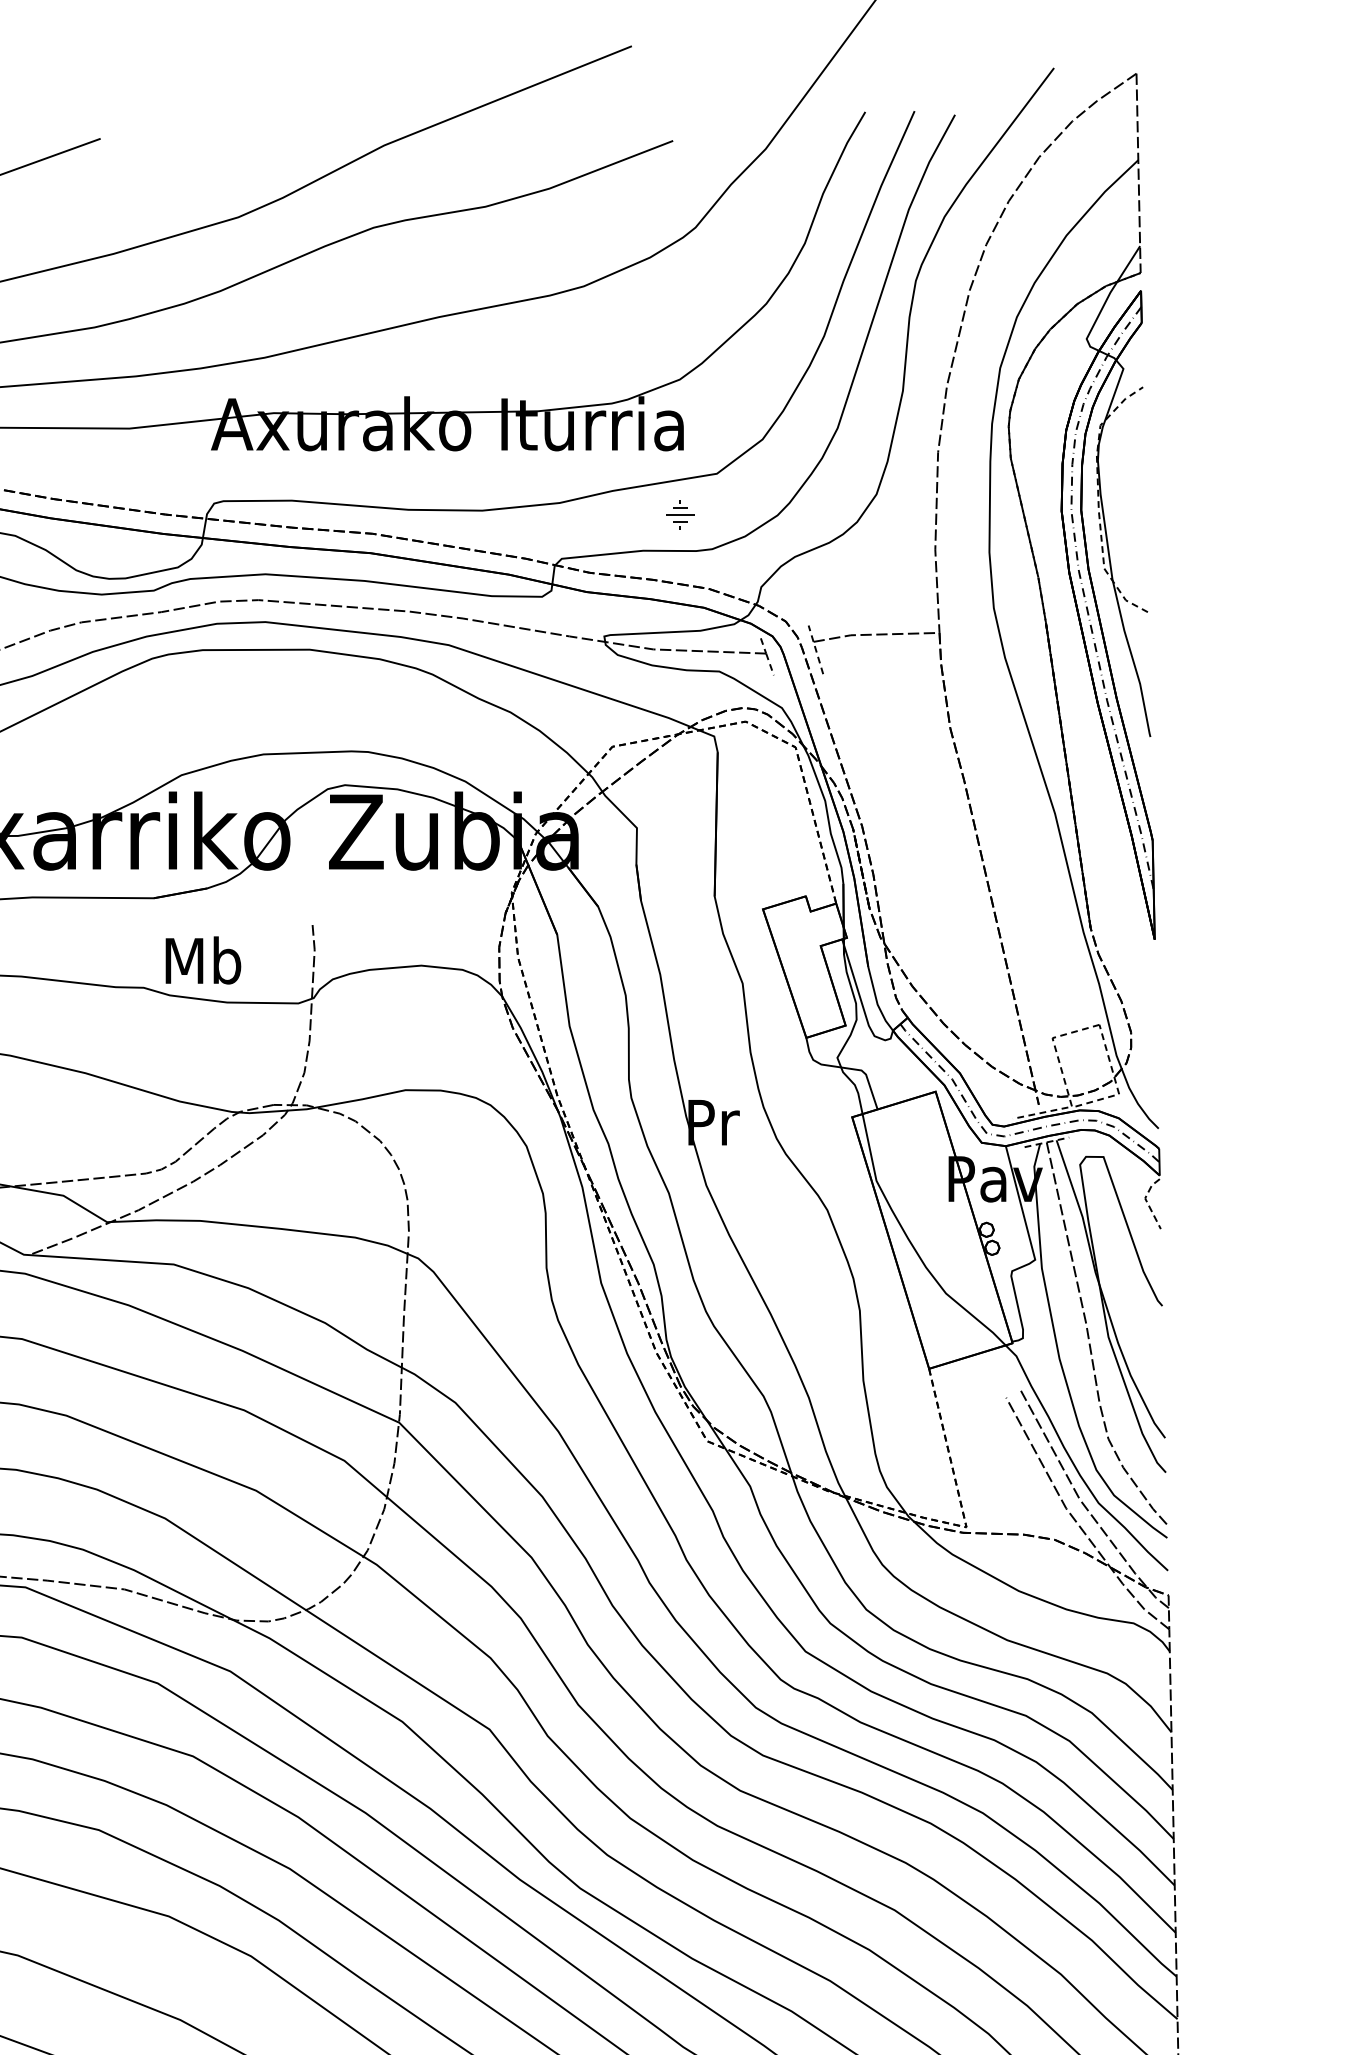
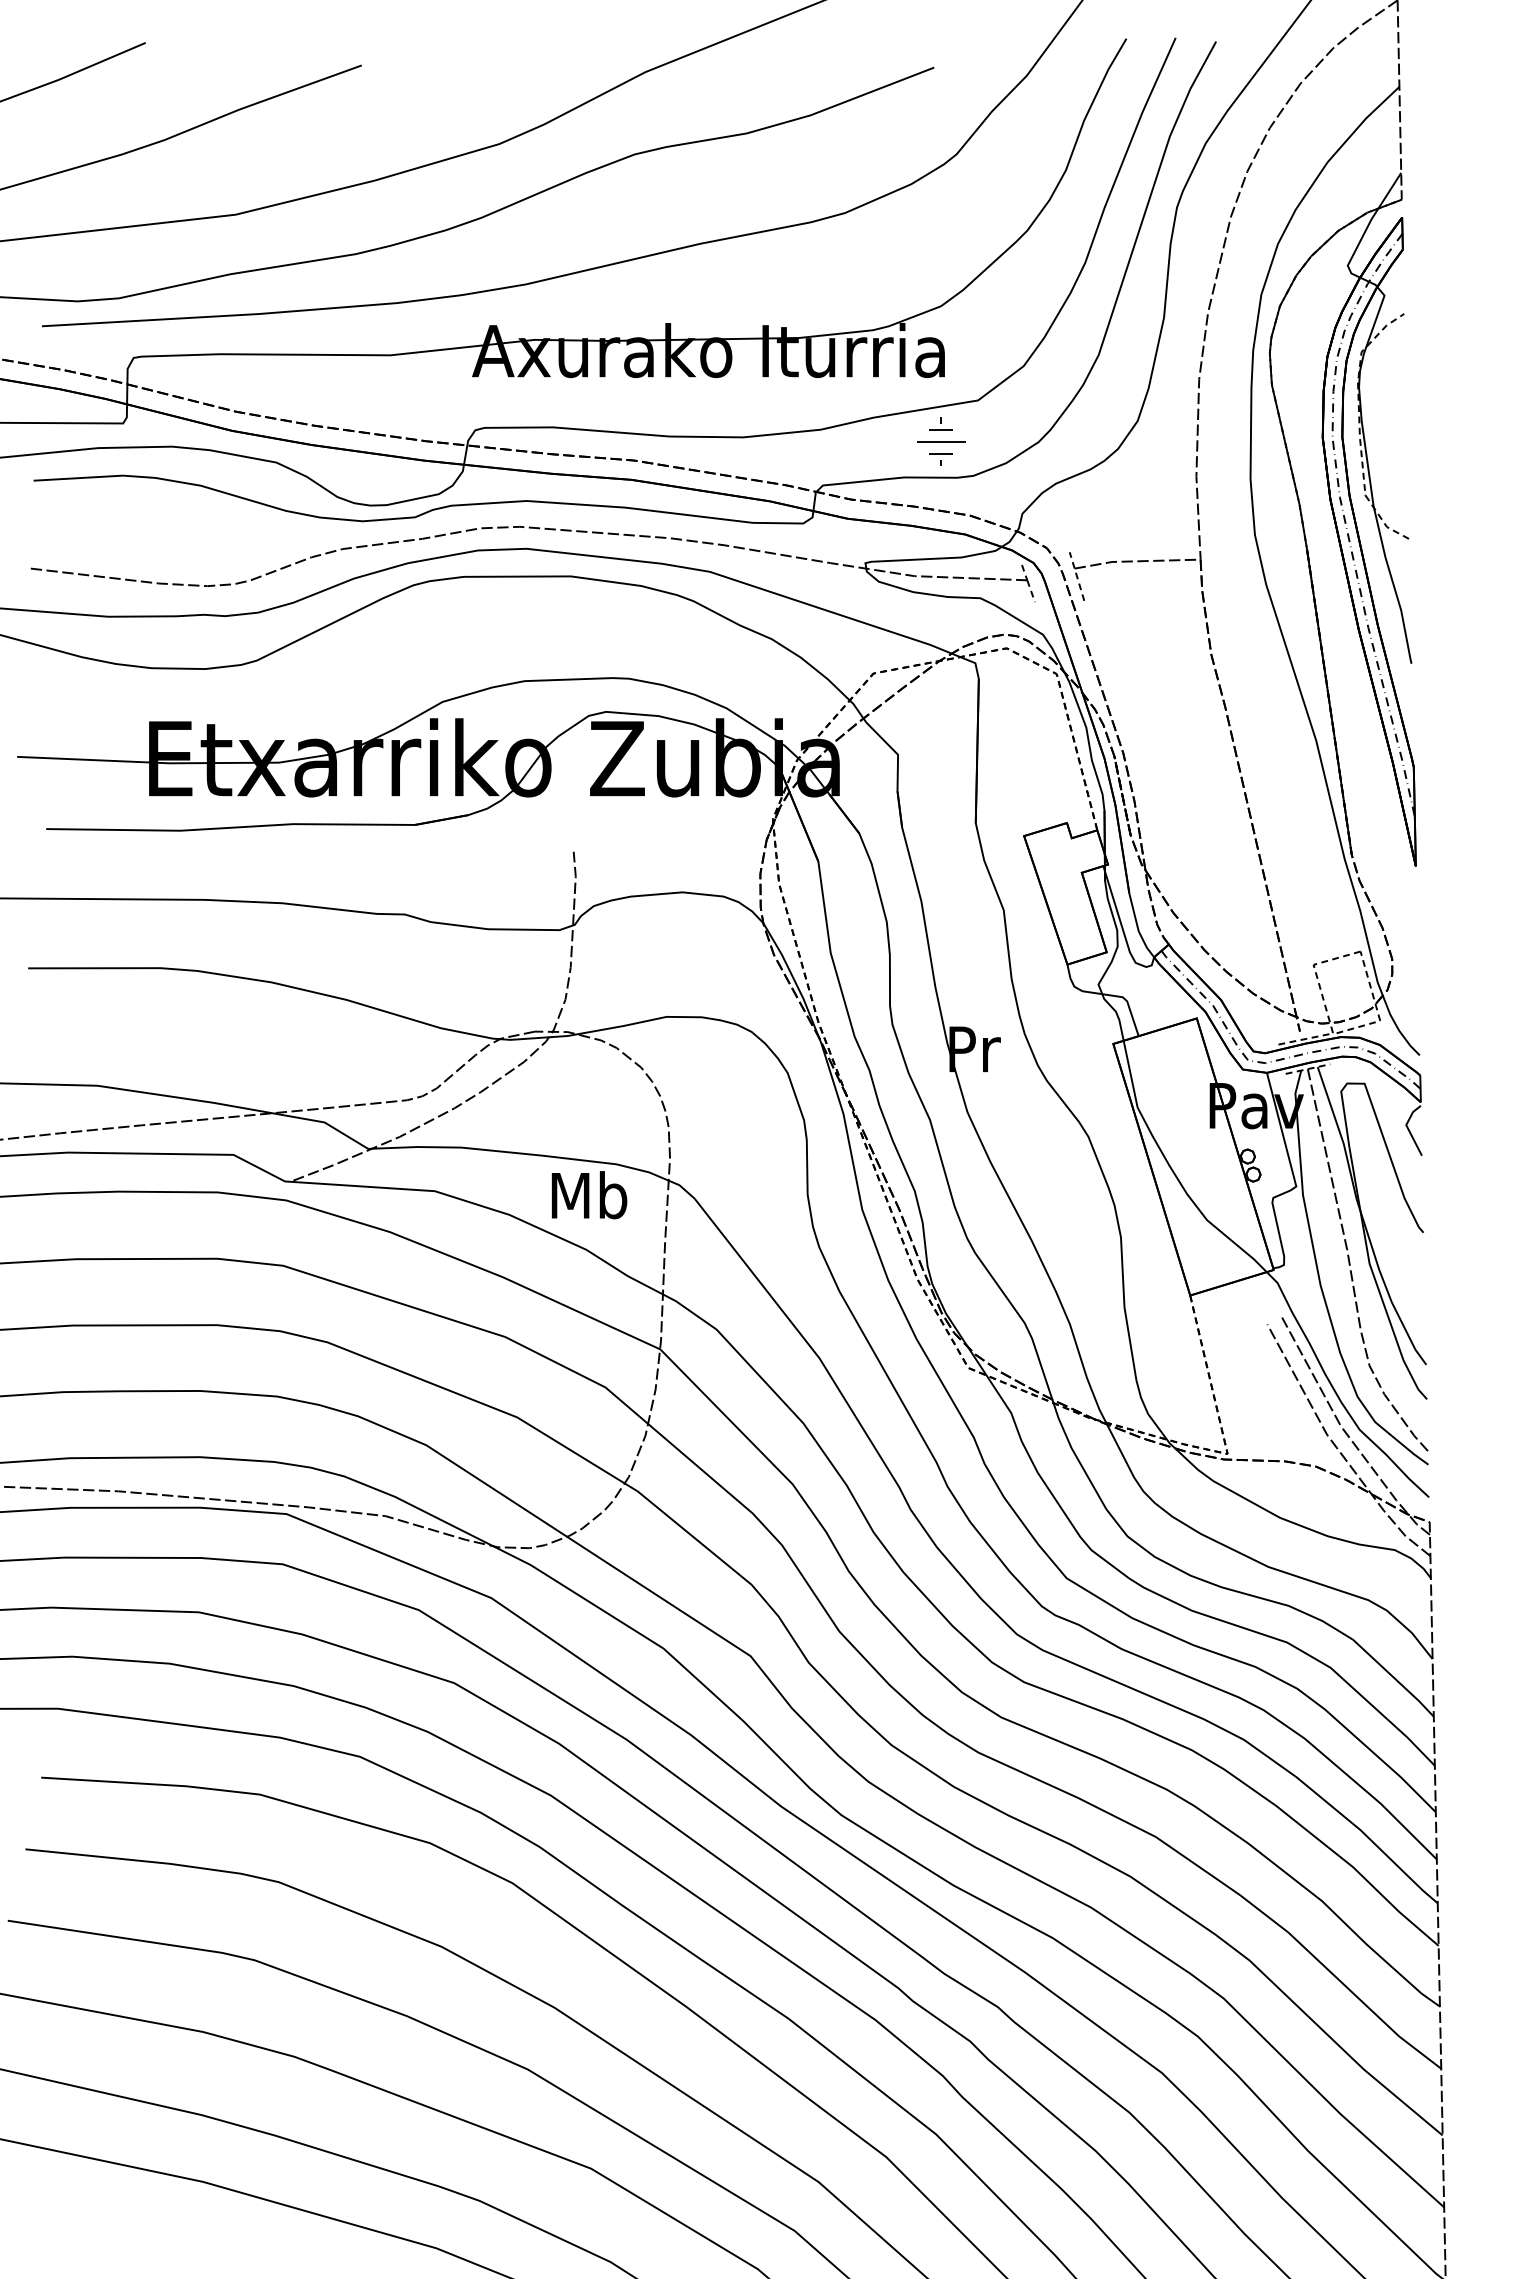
part: (680, 514) -> (941, 441), size x1.67
text: (203, 960) -> (589, 1195), moved
line: (1147, 1201) -> (1408, 1128), dashed -> solid

